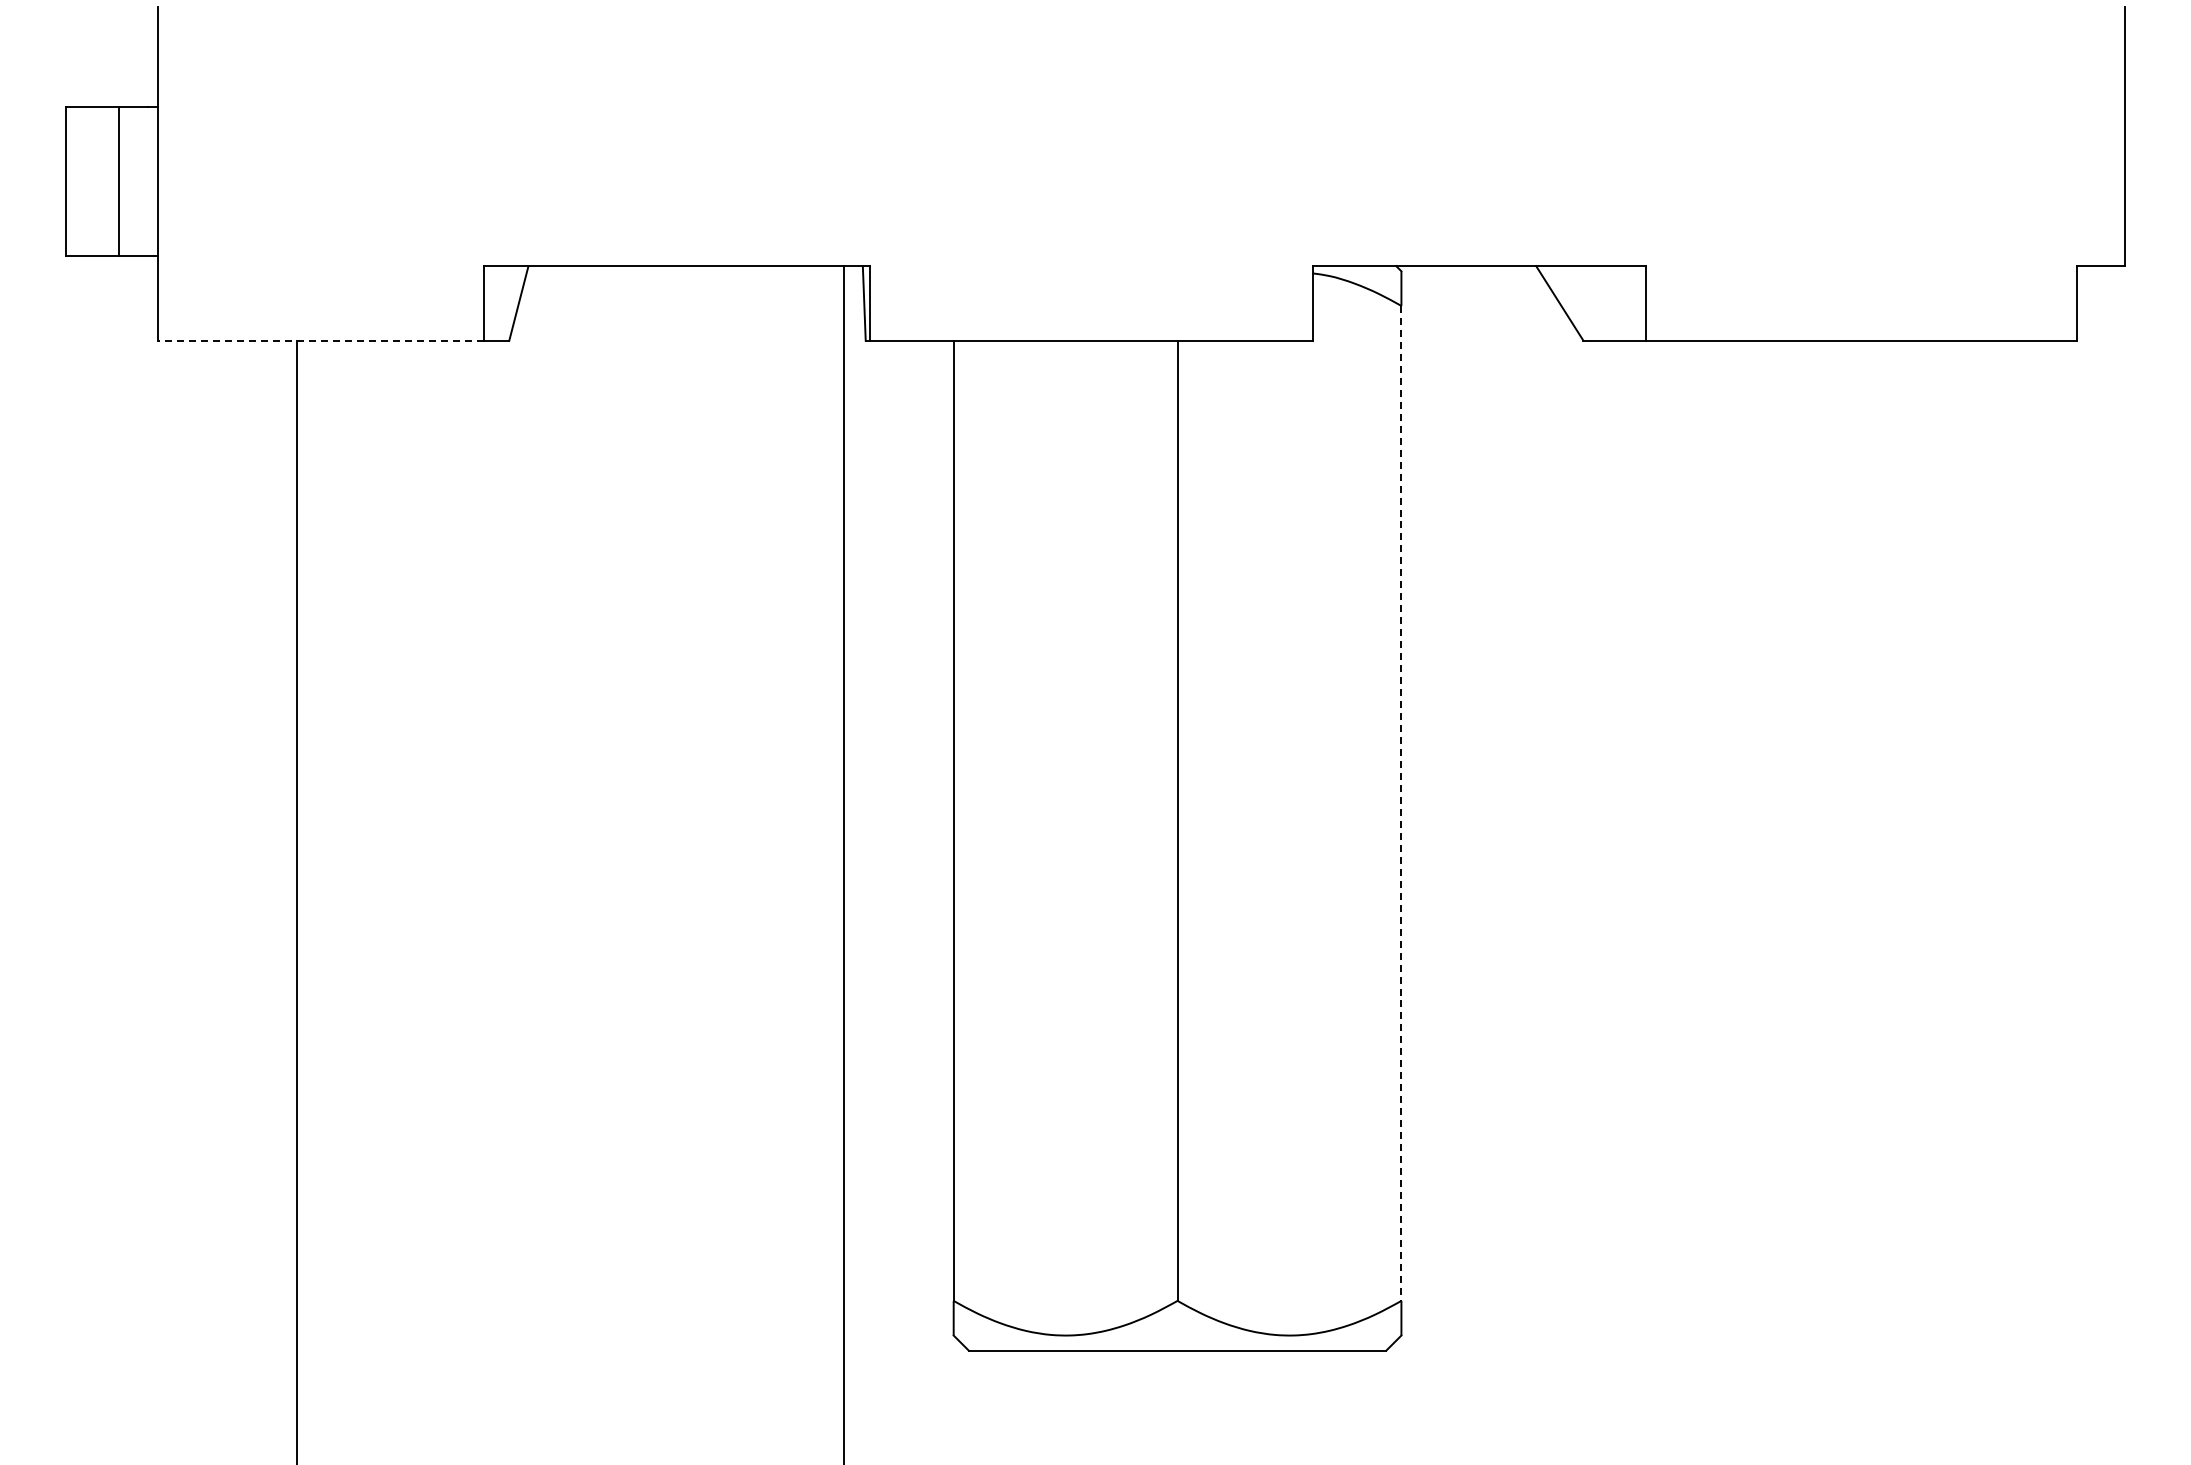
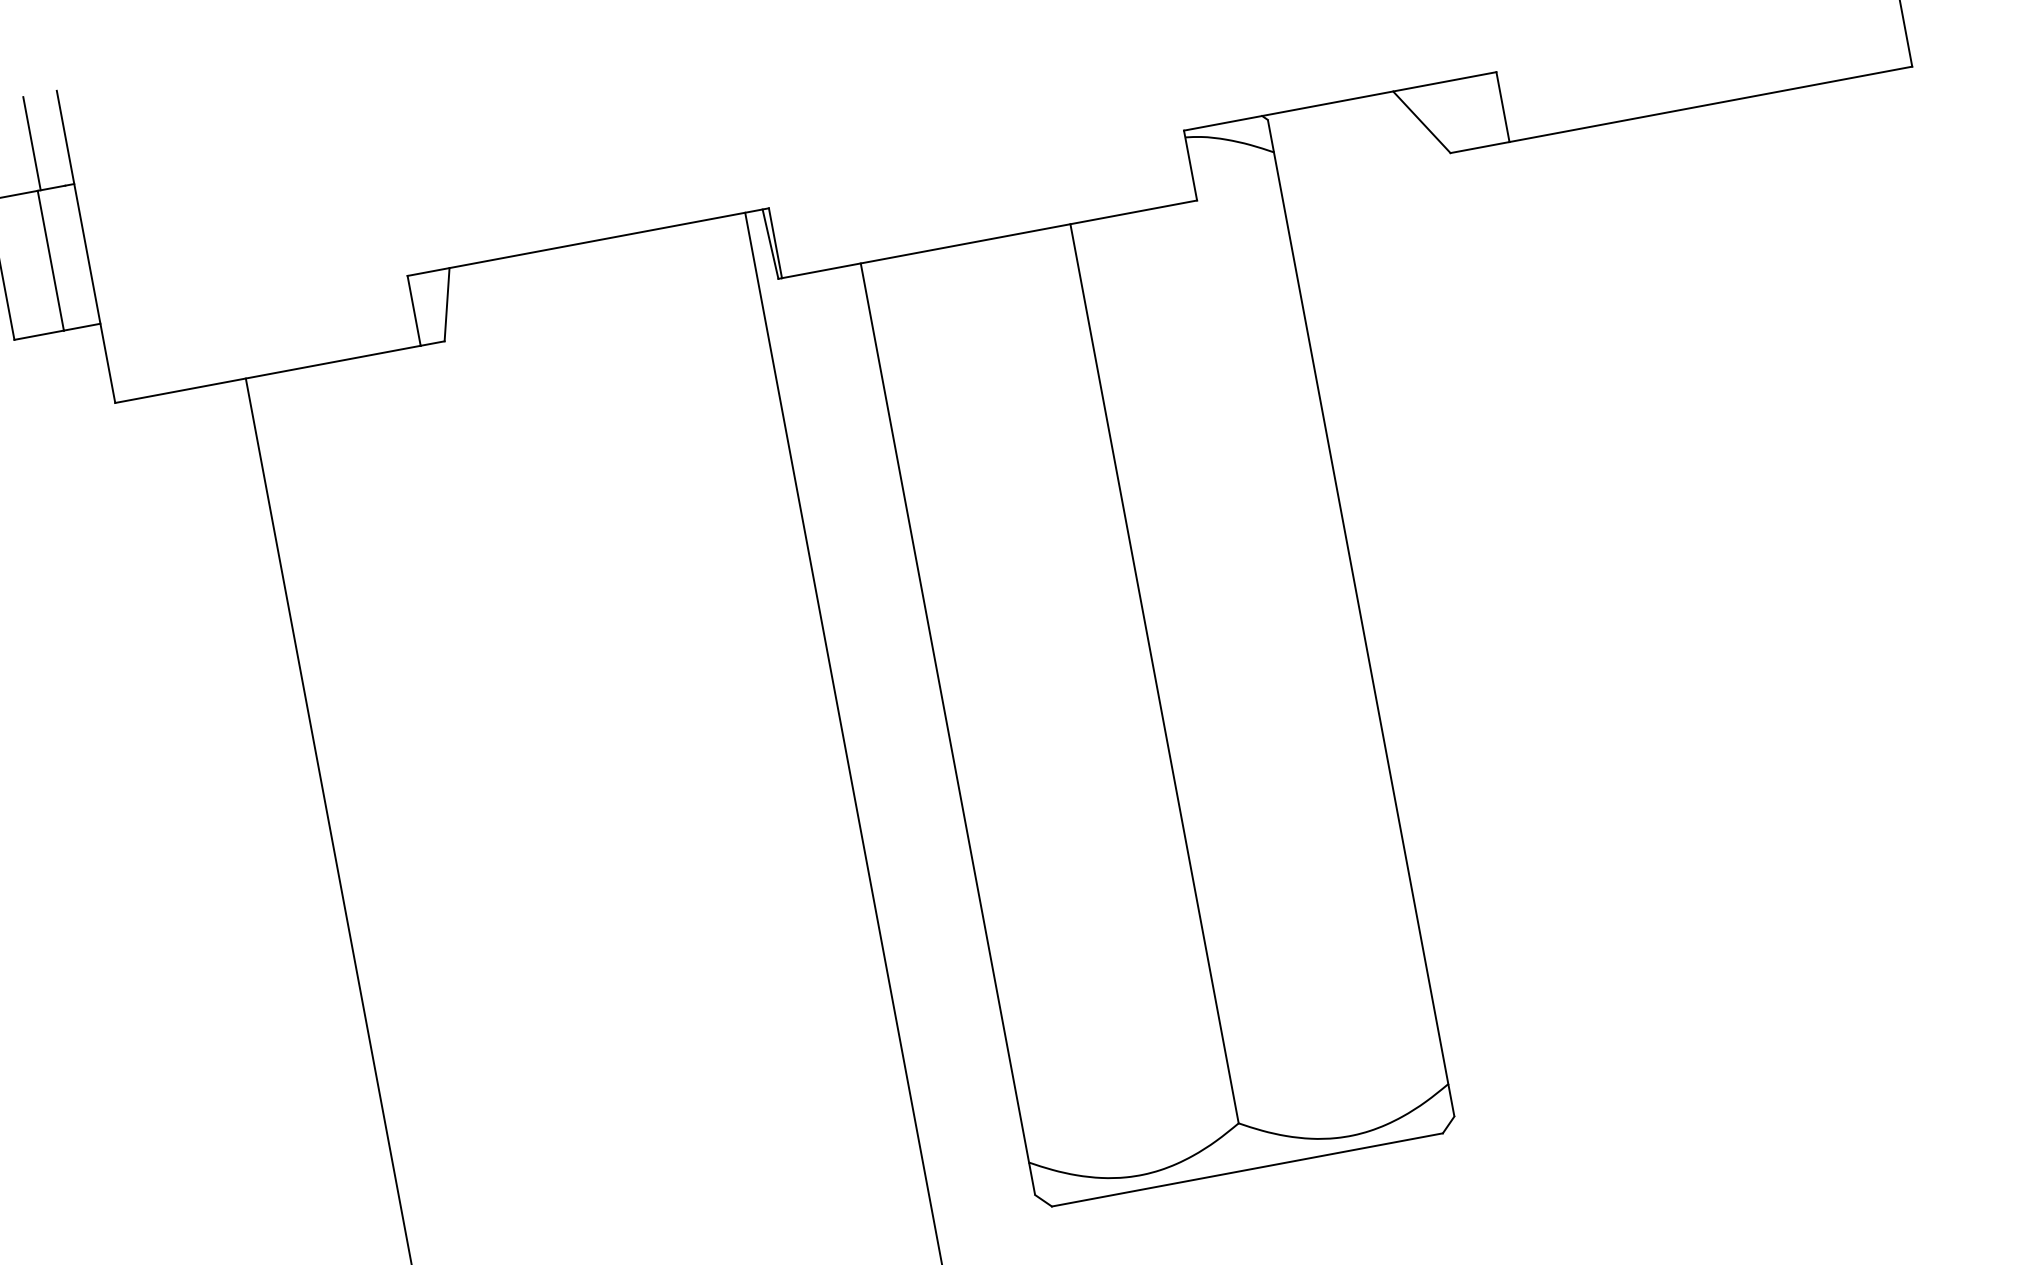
line: (121, 56) -> (31, 143), added
line: (320, 340) -> (267, 374), dashed -> solid
line: (1401, 803) -> (1361, 618), dashed -> solid

